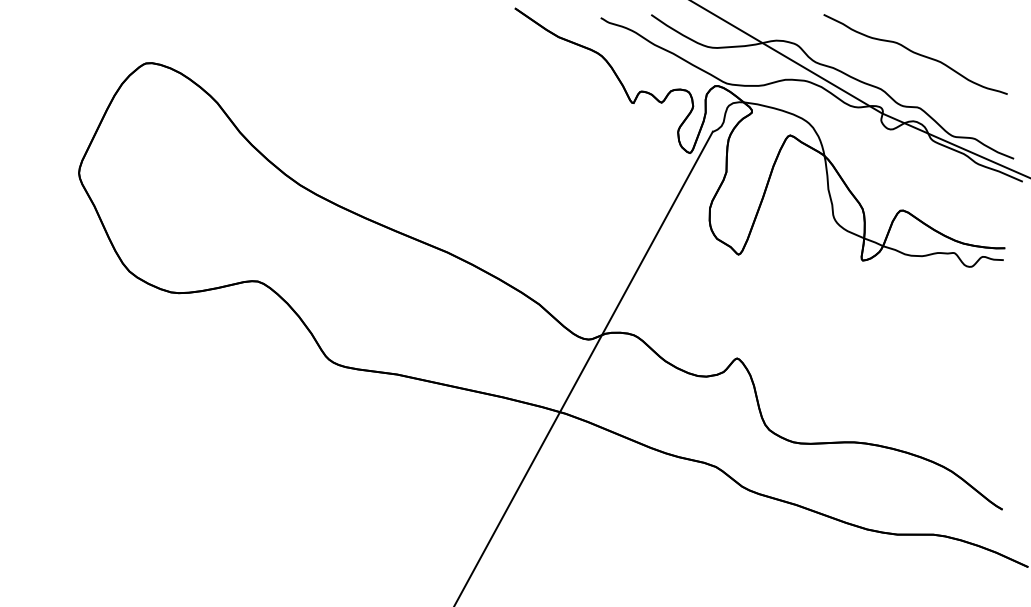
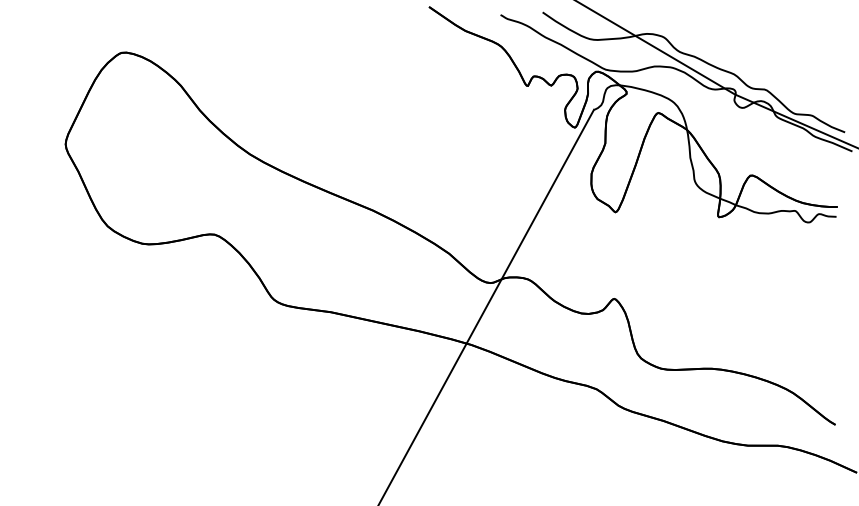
curve: (915, 54) -> (762, 45), removed

